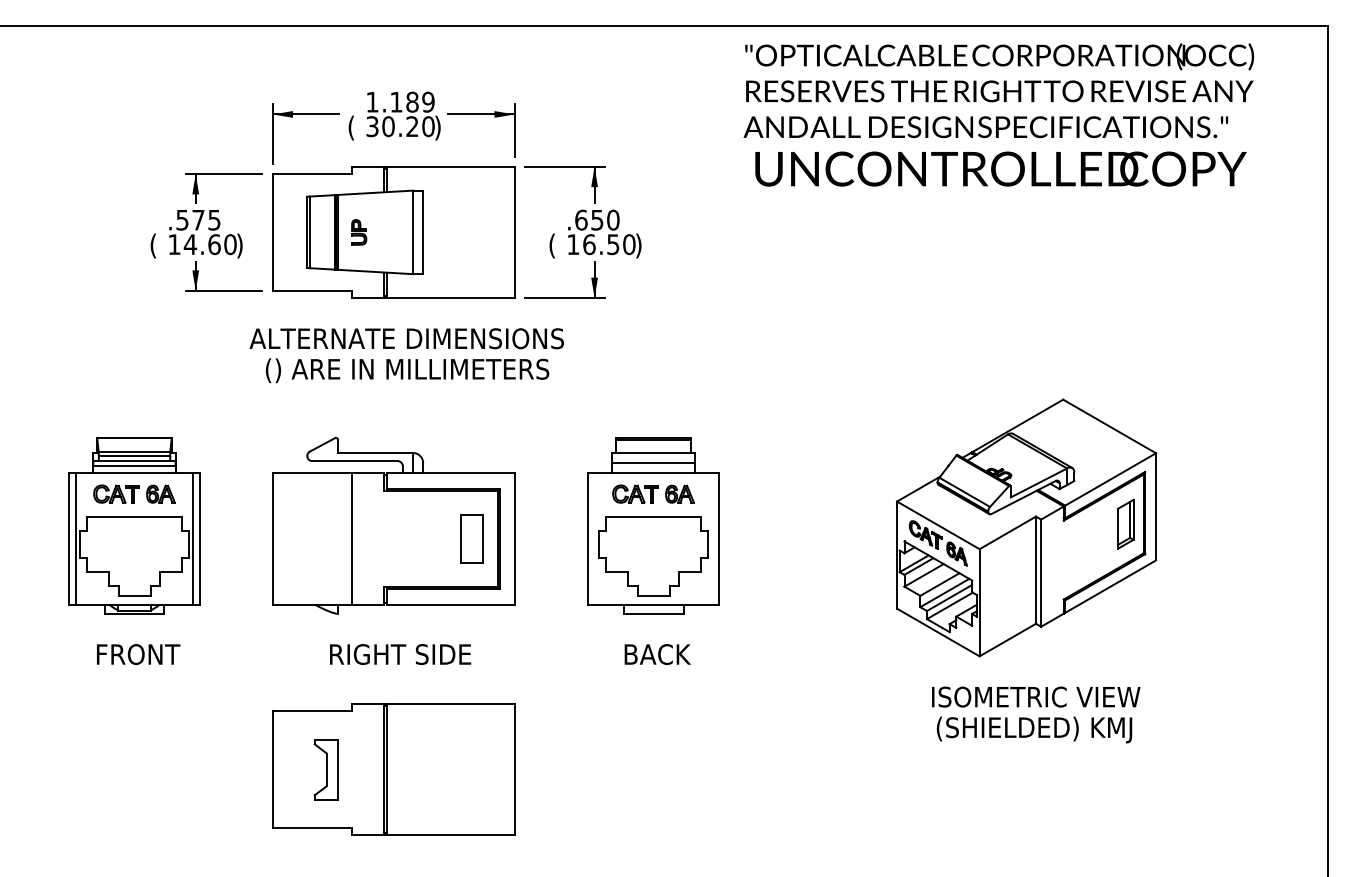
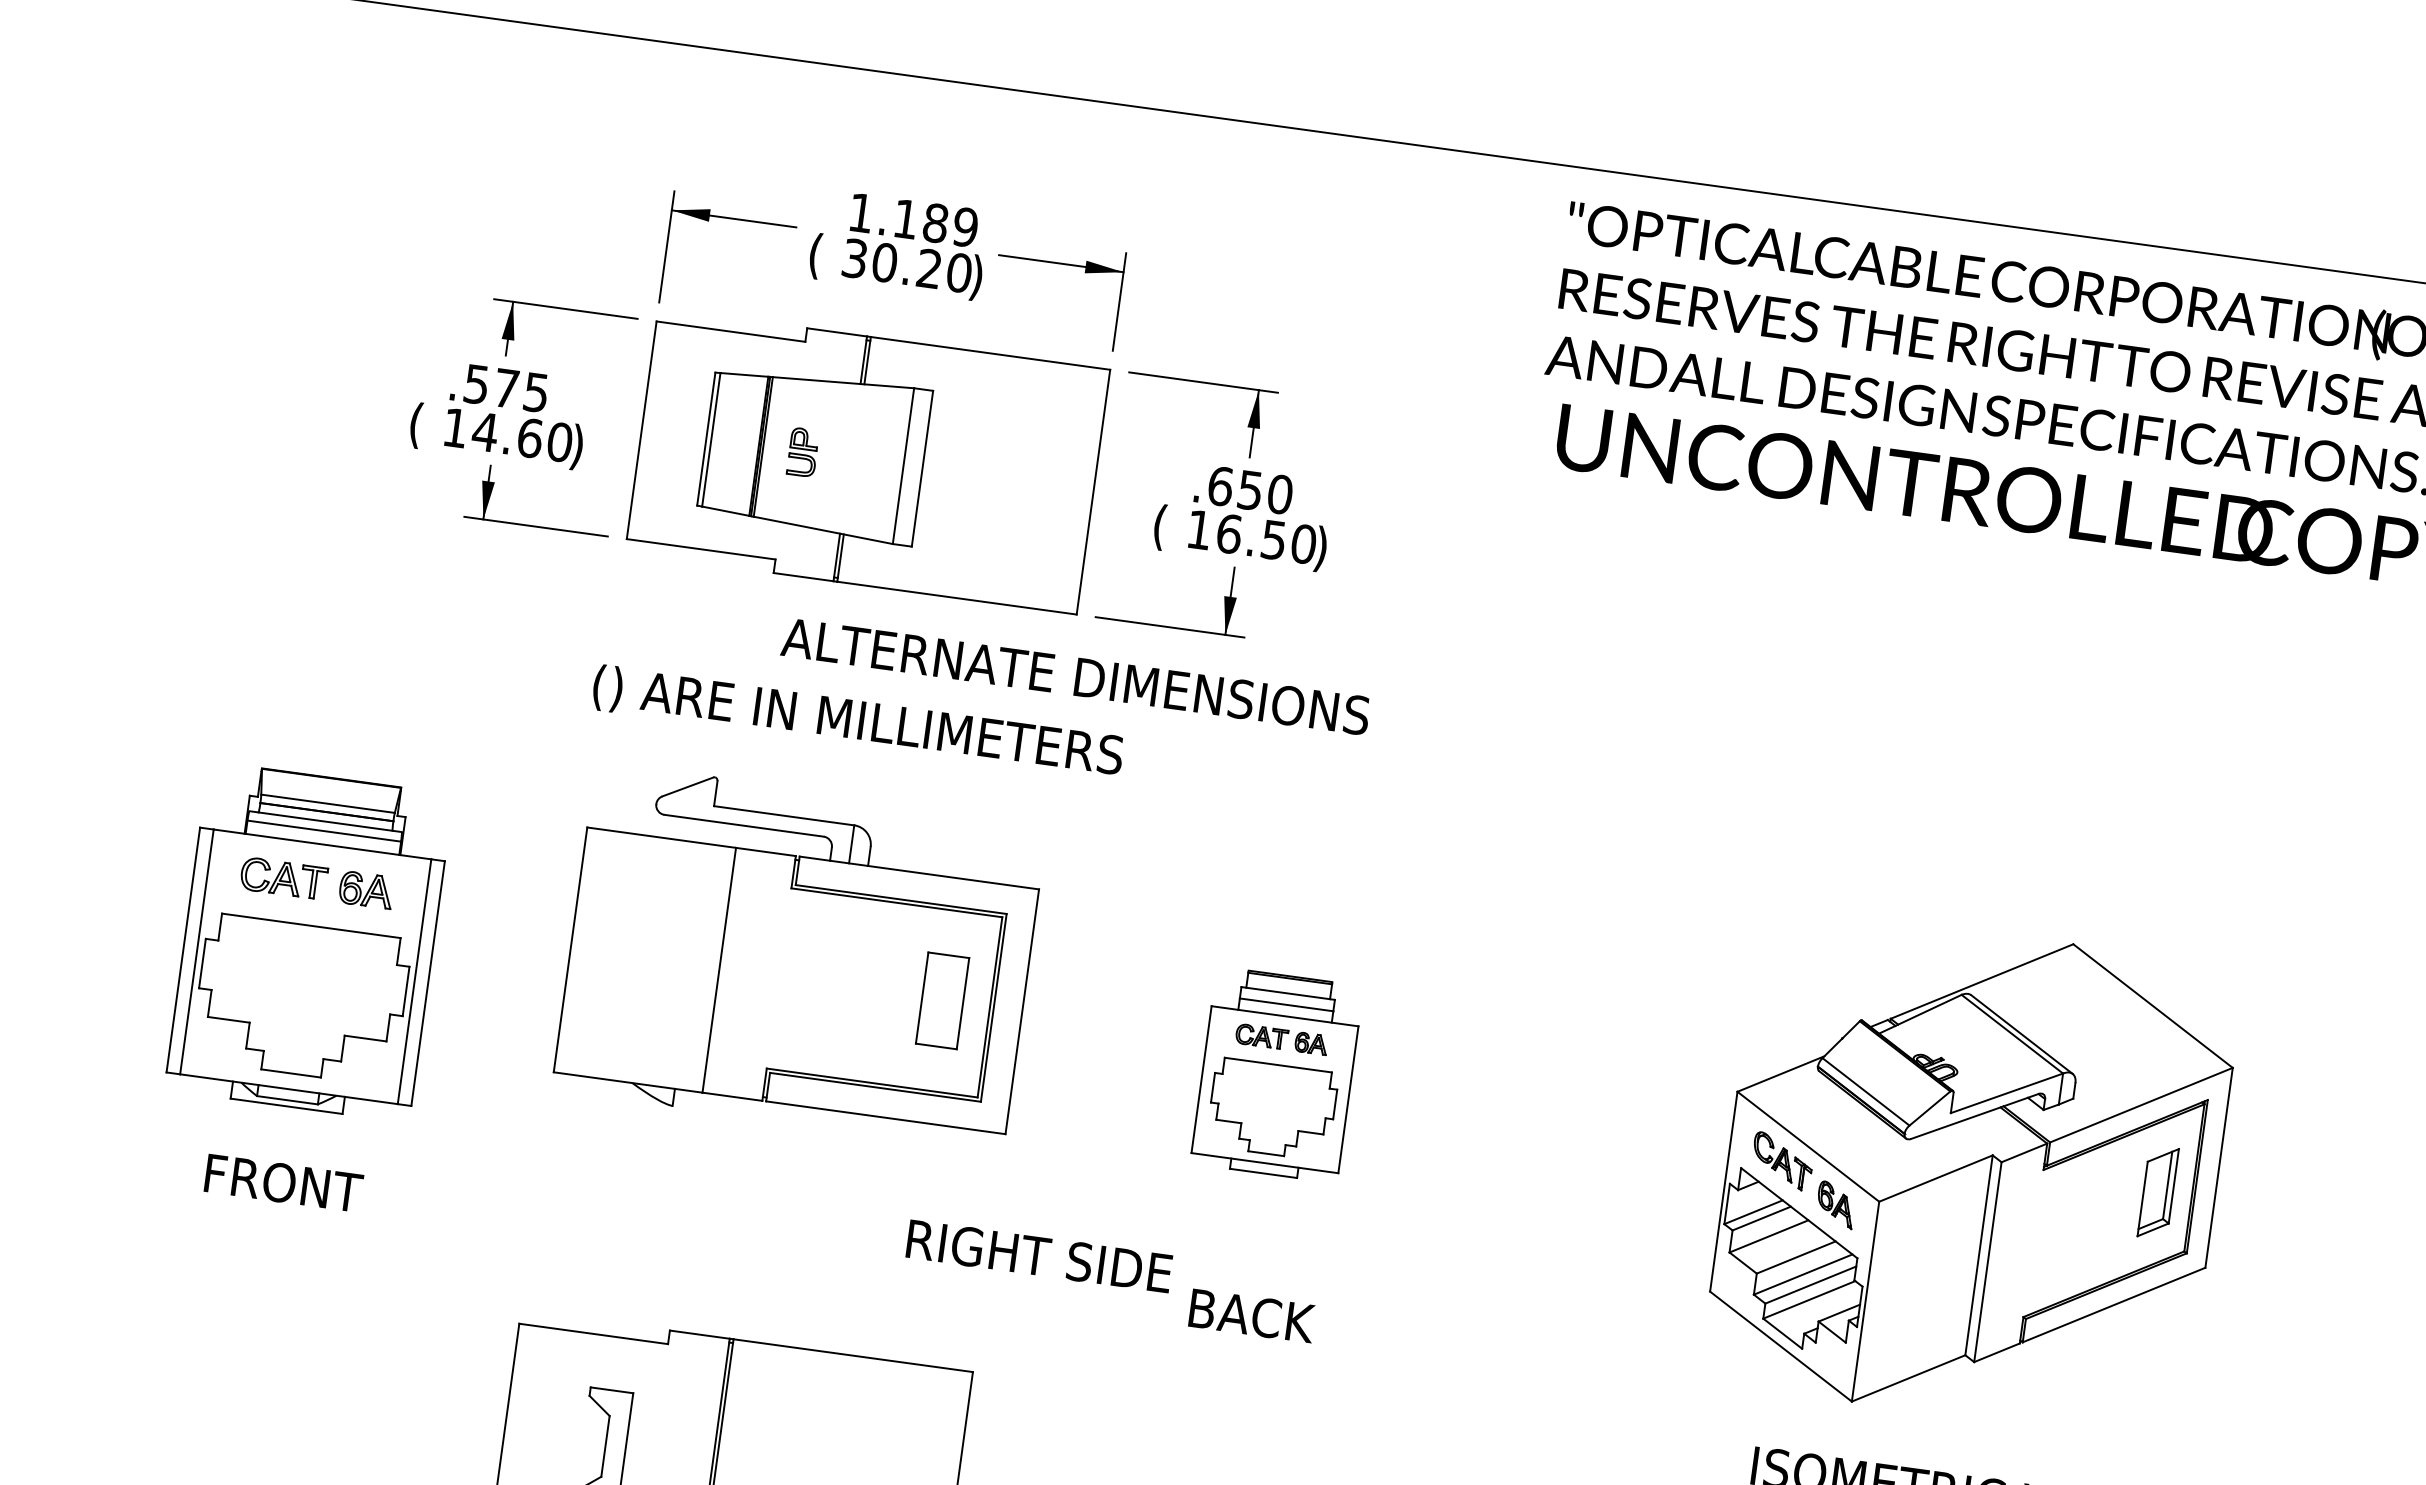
text: (406, 338) -> (1075, 676), moved
part: (393, 525) -> (799, 955), moved
part: (653, 525) -> (1277, 1074), size x0.6
text: (400, 654) -> (1039, 1256), moved

